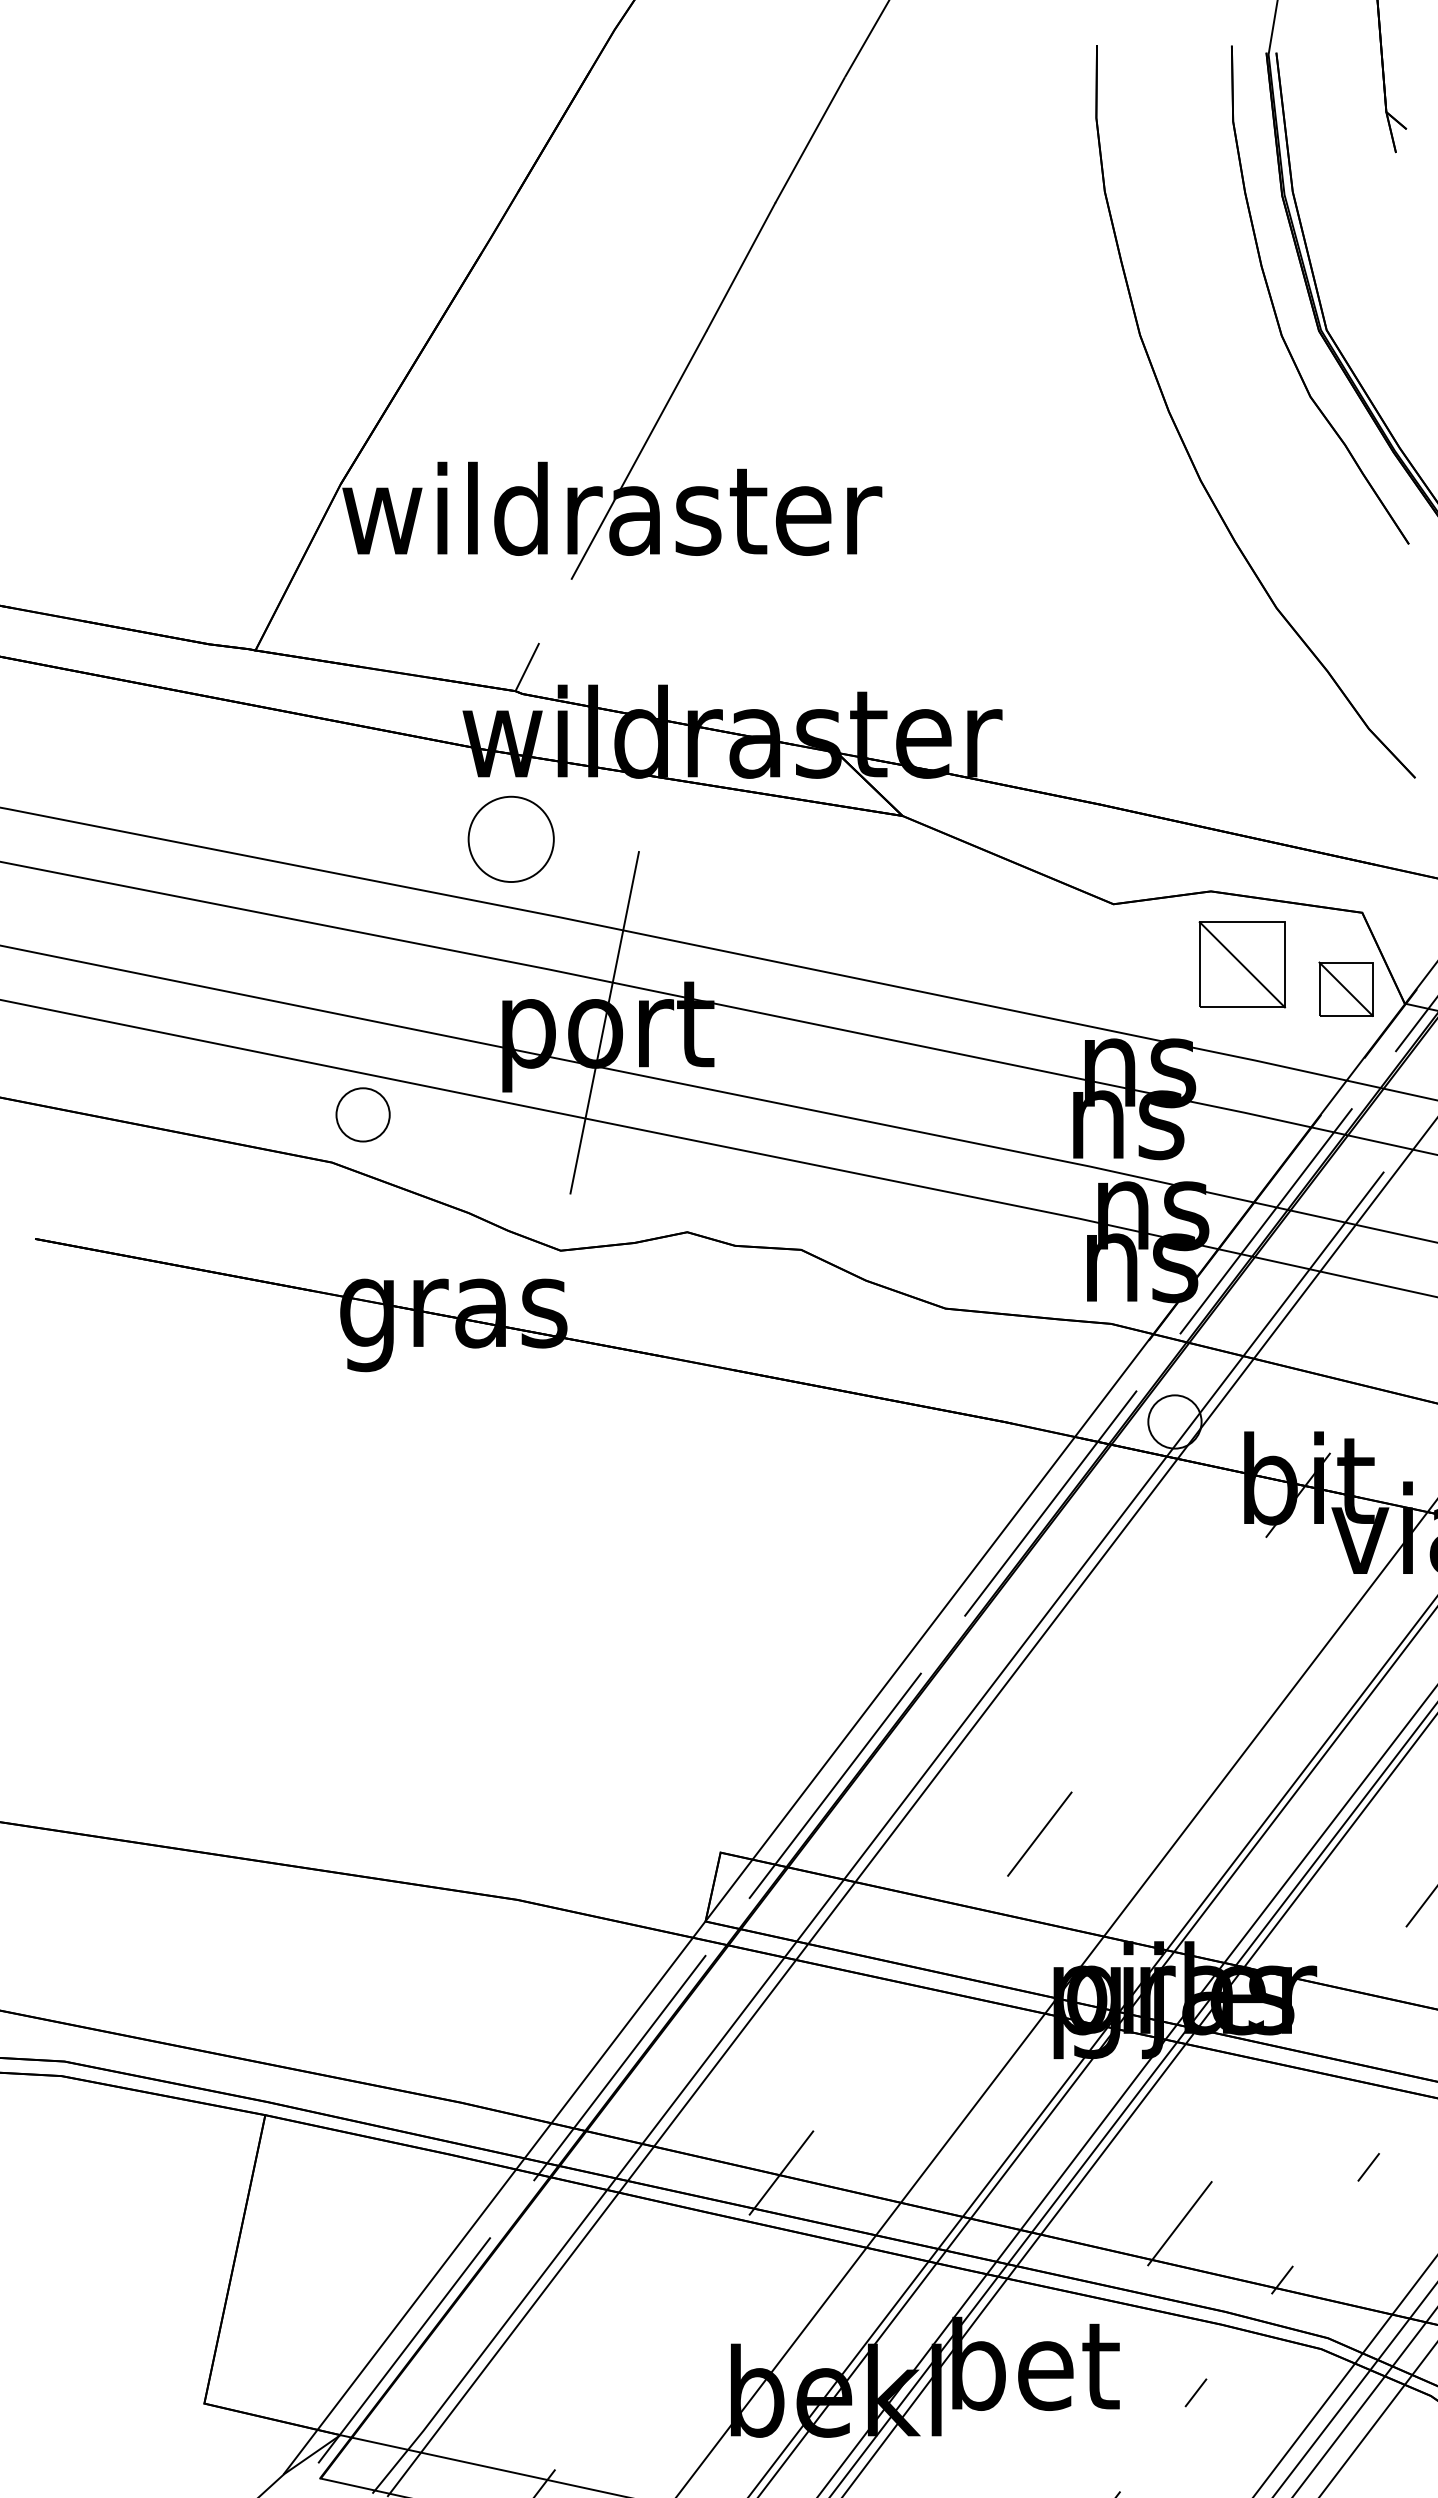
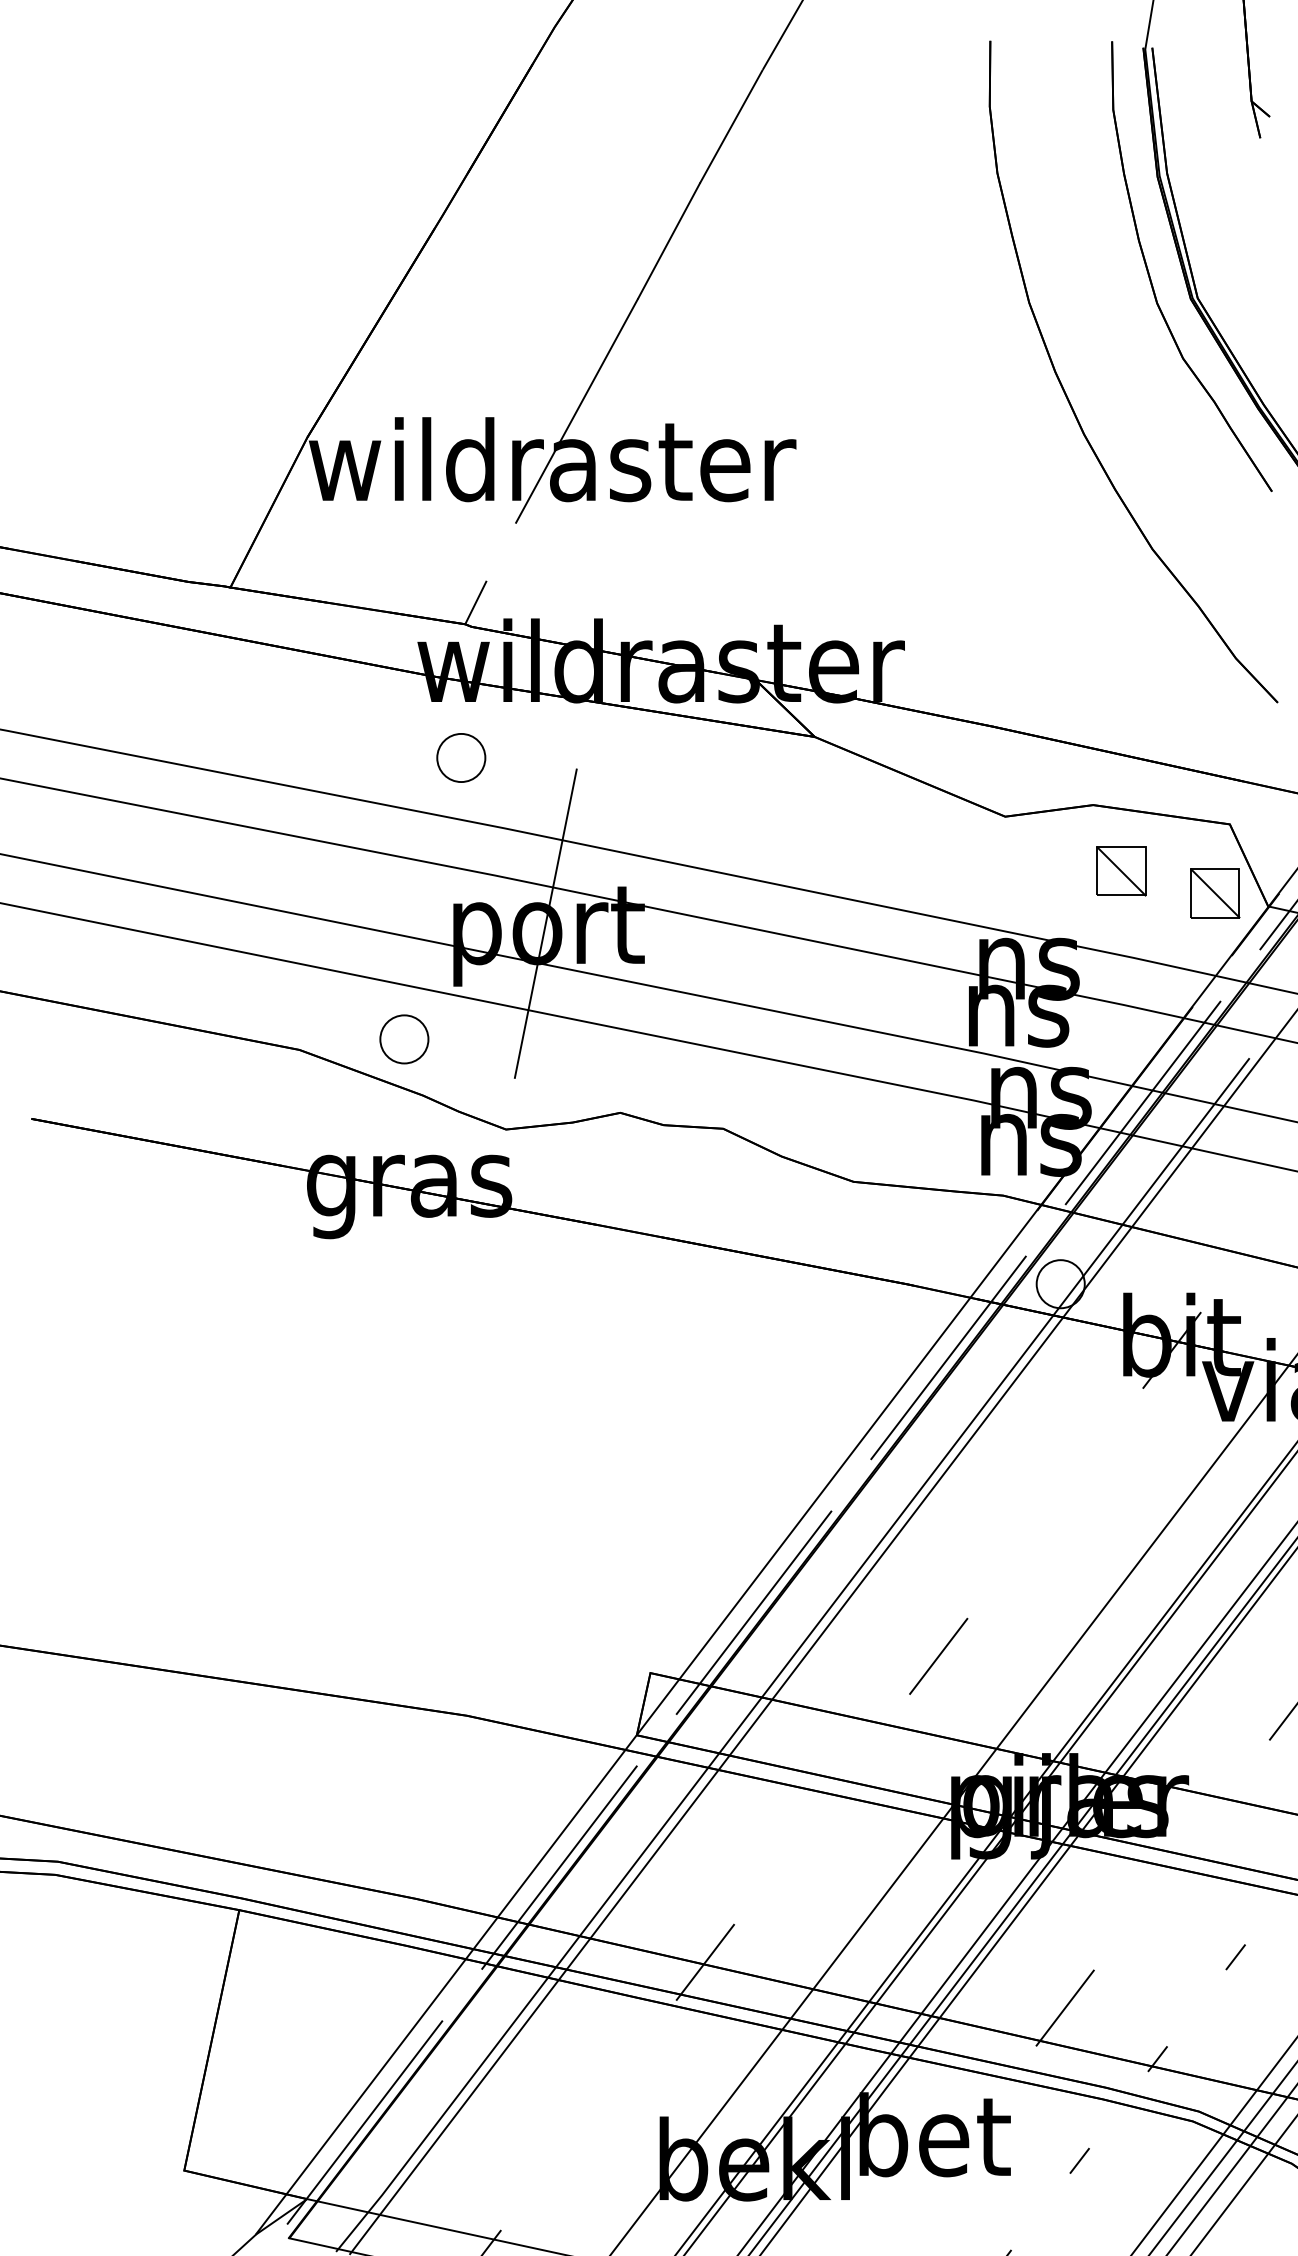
part: (510, 838) -> (460, 757), size x0.62
part: (1241, 964) -> (1120, 871), size x0.62
part: (362, 1114) -> (403, 1039), moved

